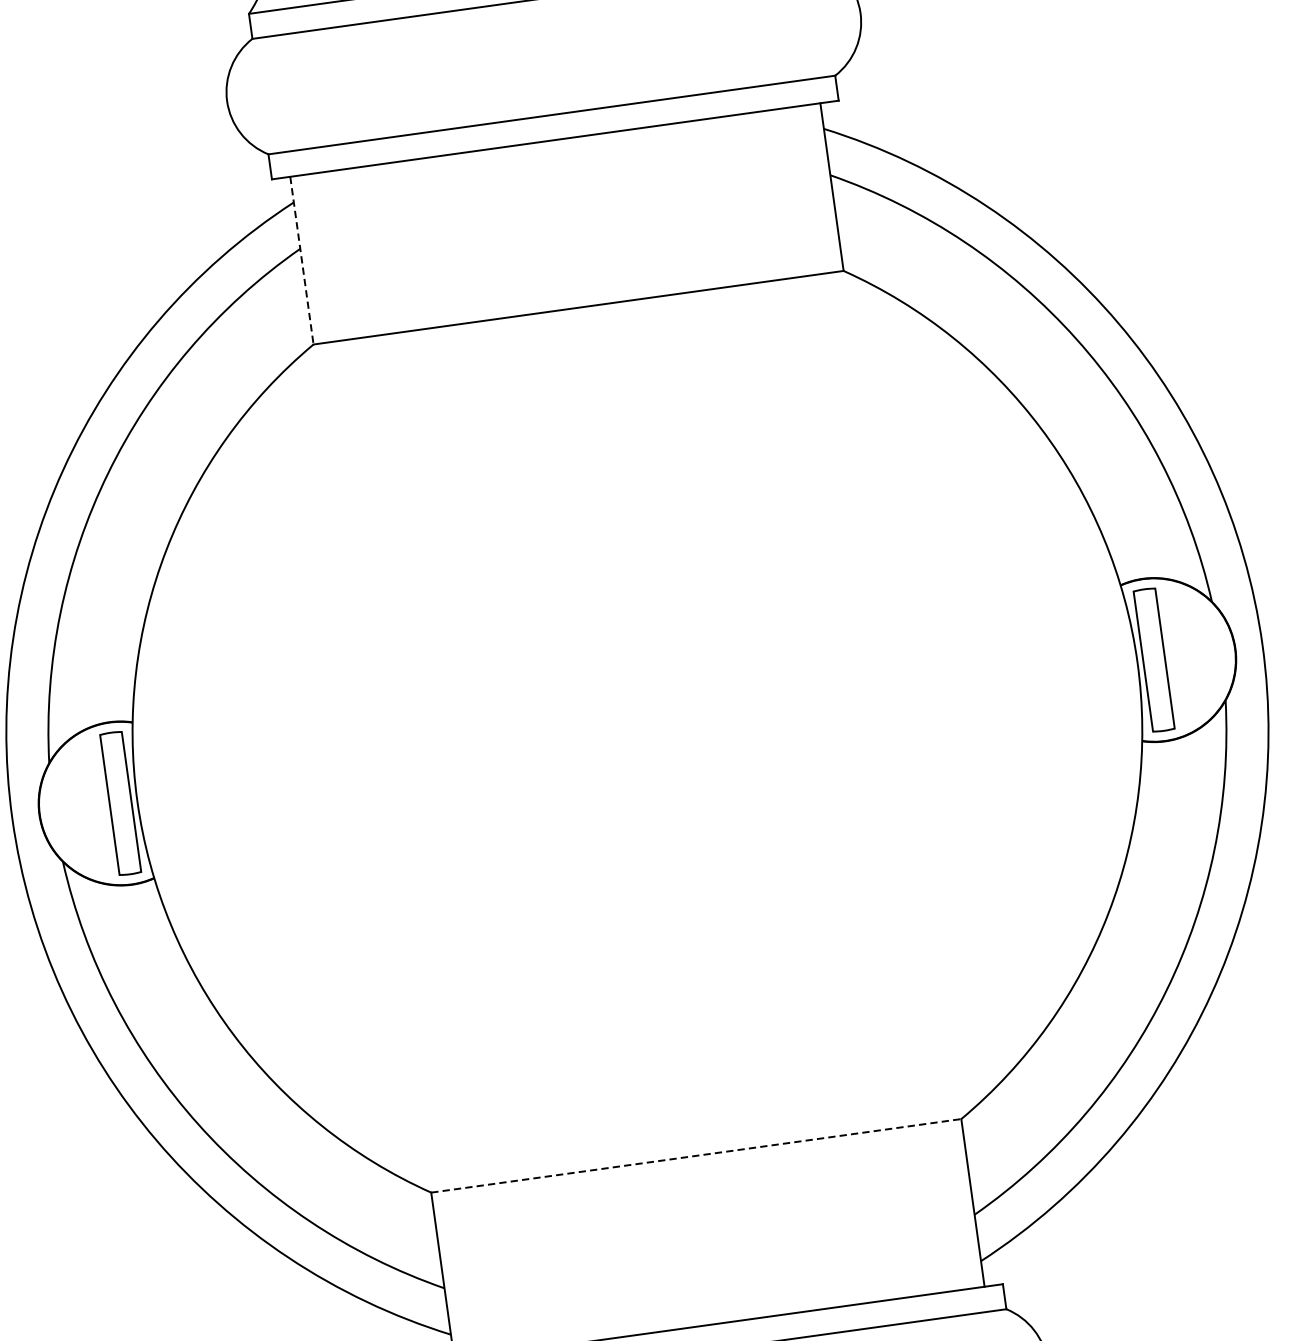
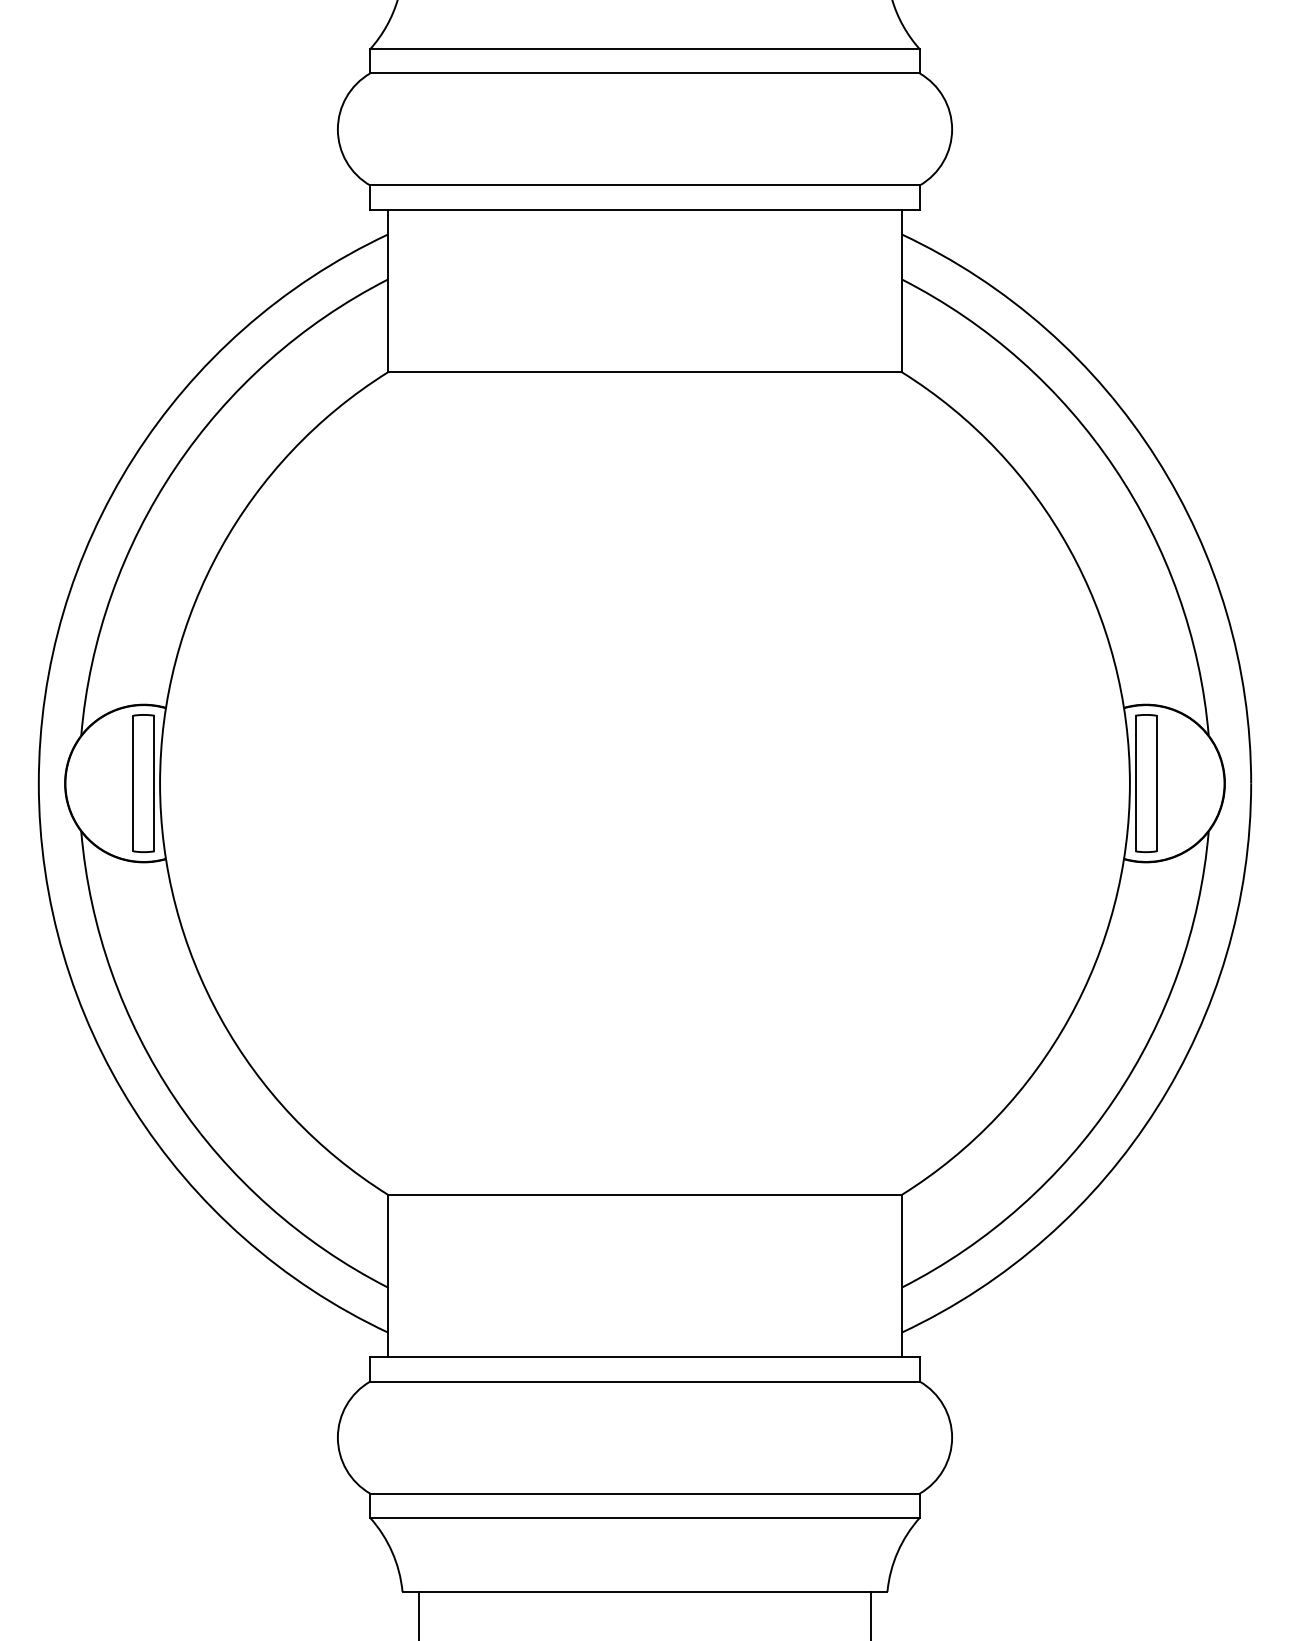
line: (301, 261) -> (387, 291), dashed -> solid
line: (696, 1155) -> (645, 1194), dashed -> solid

